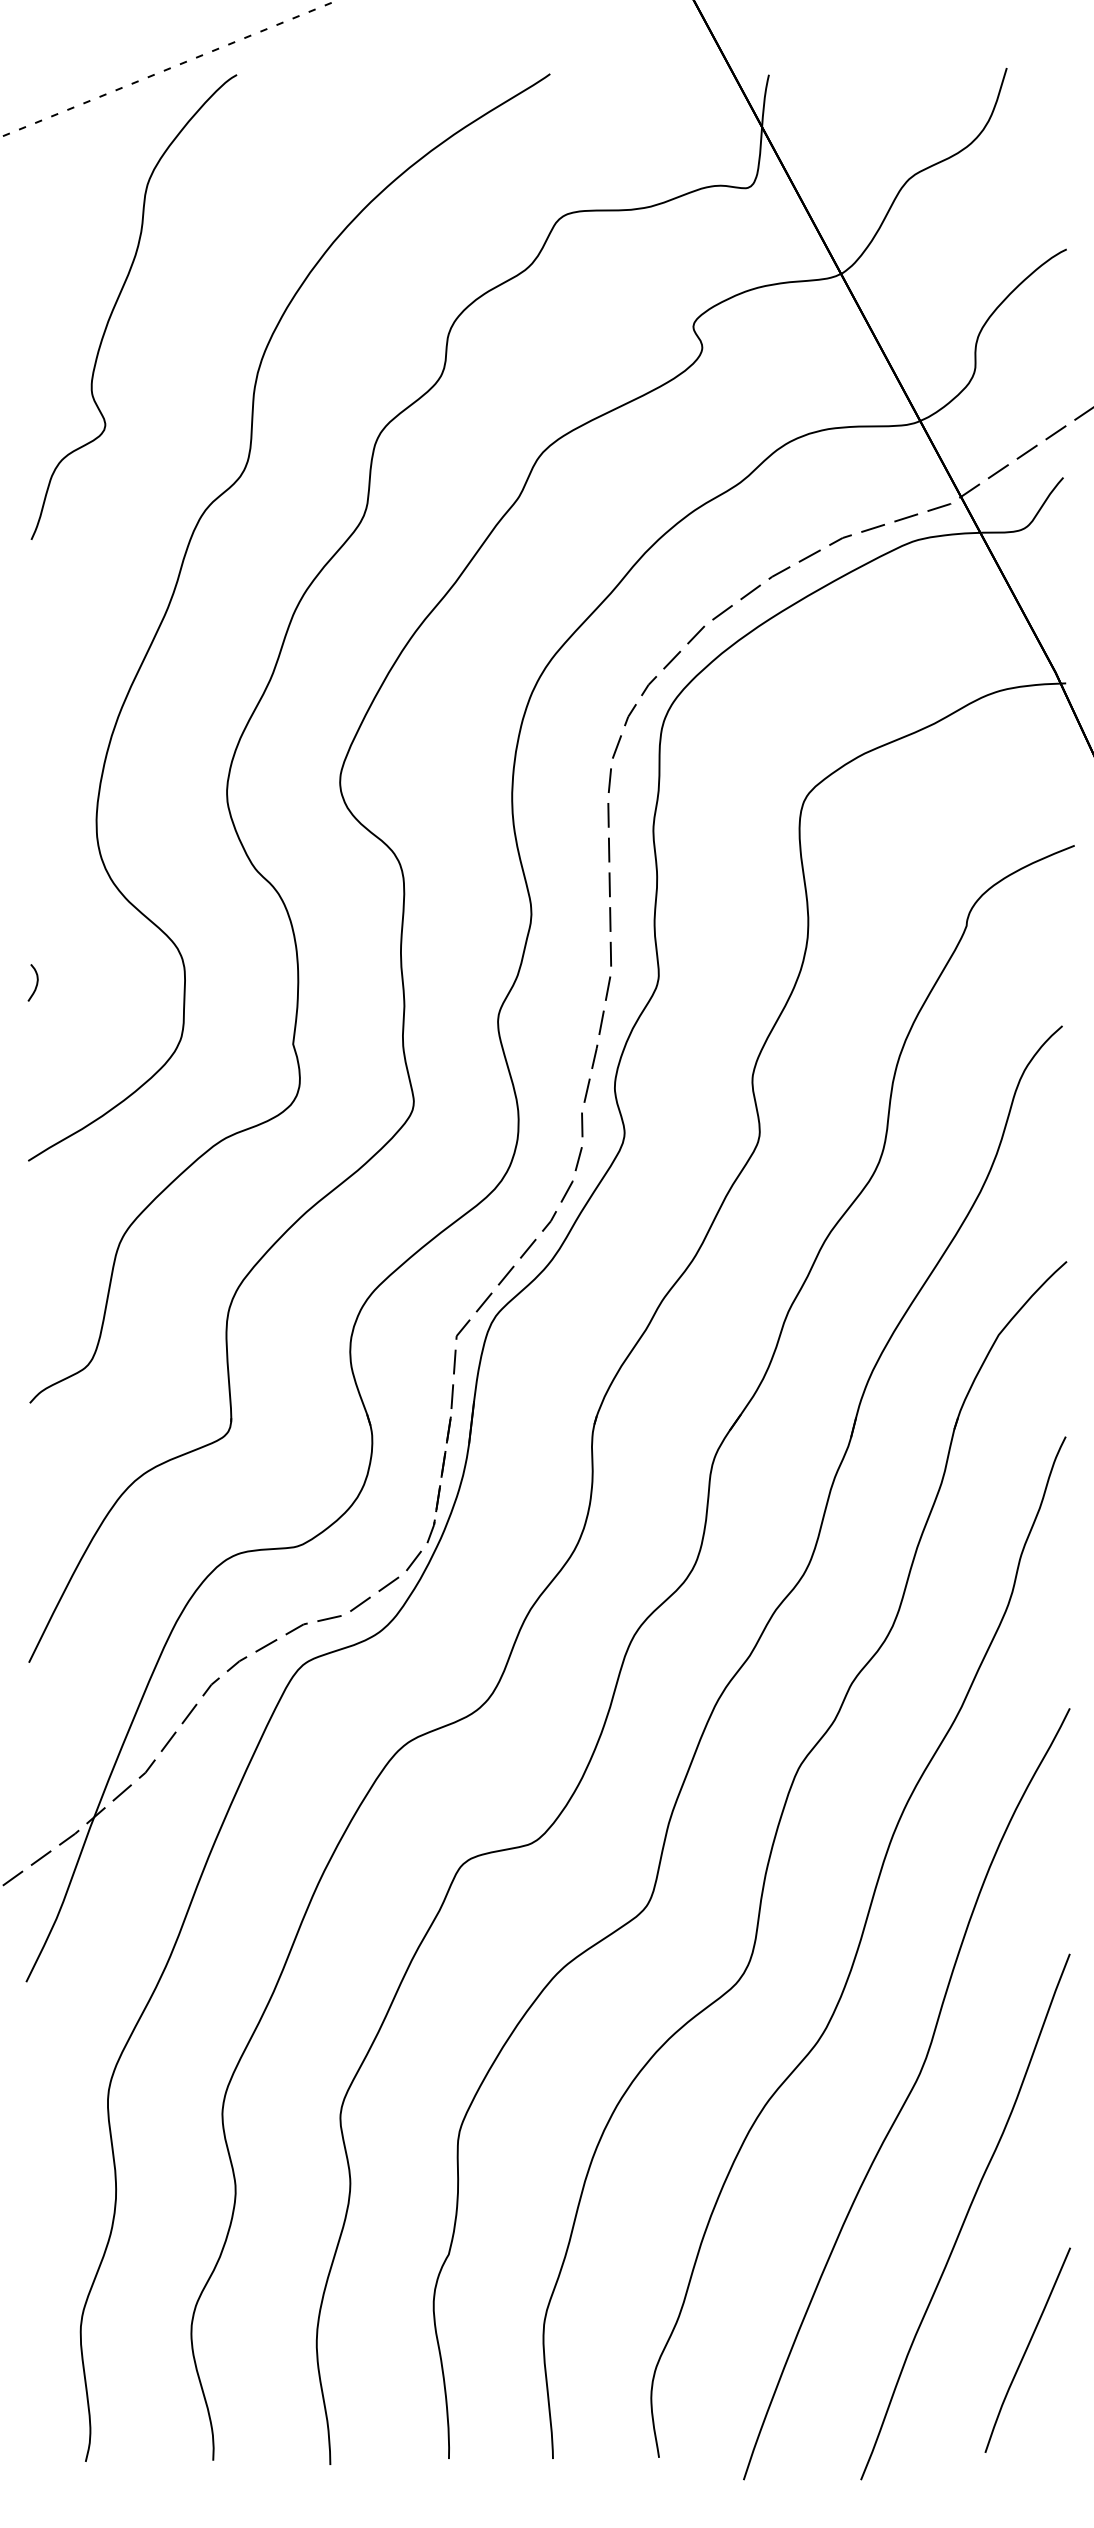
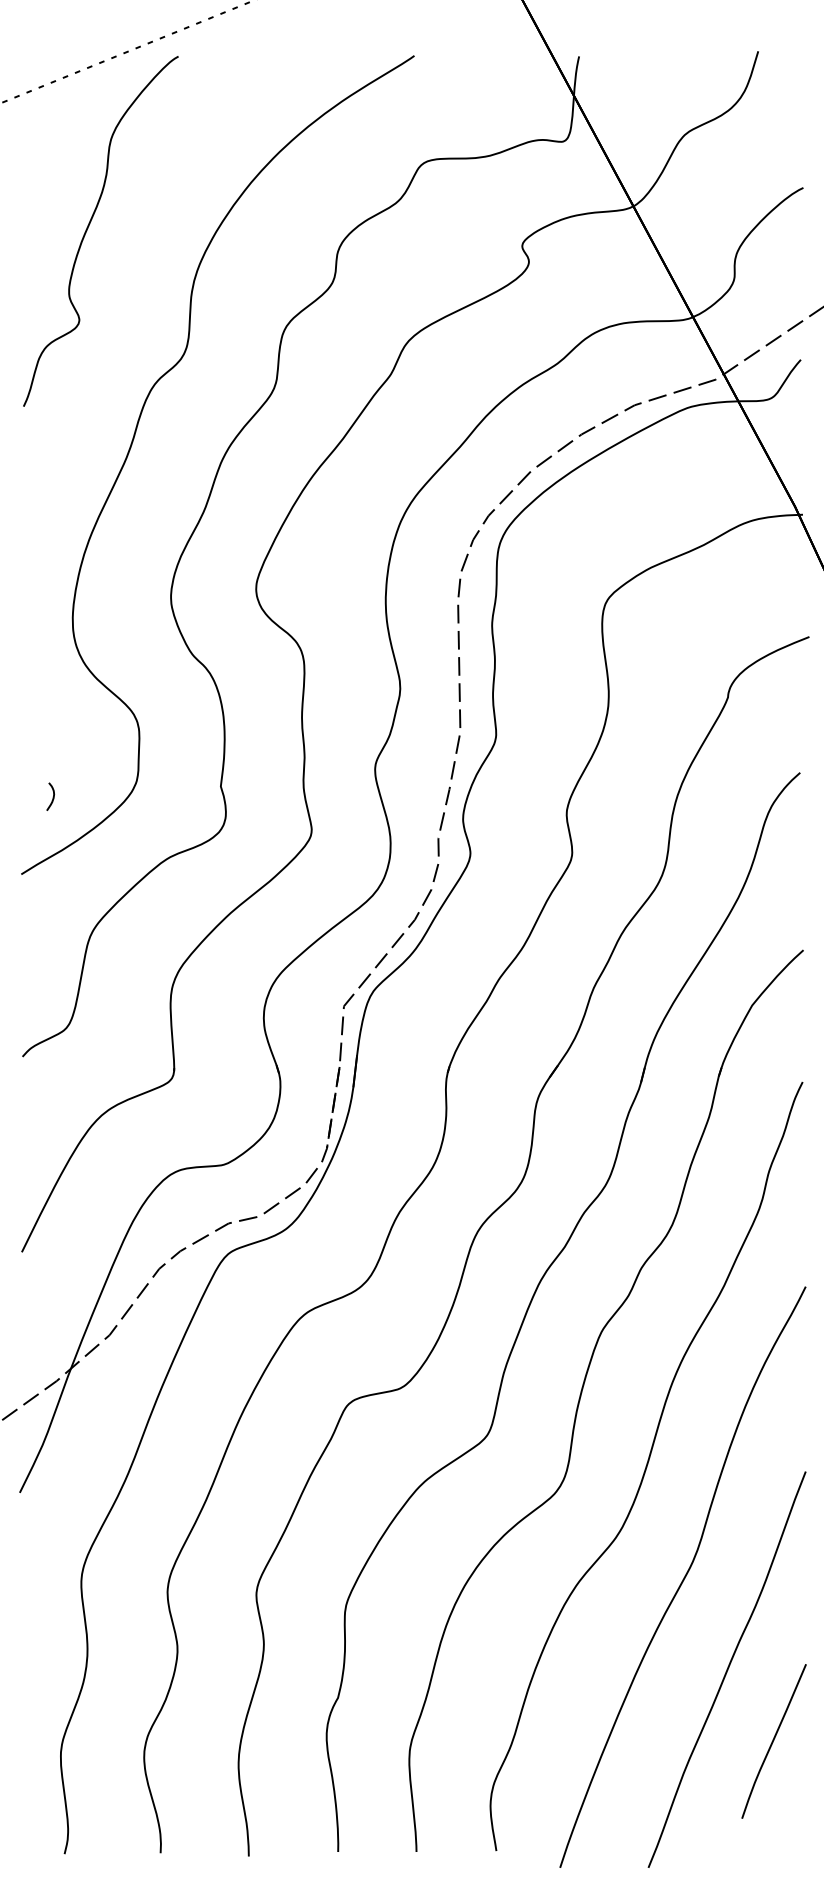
curve: (36, 982) -> (53, 796), moved
curve: (1027, 2349) -> (773, 1740), moved

